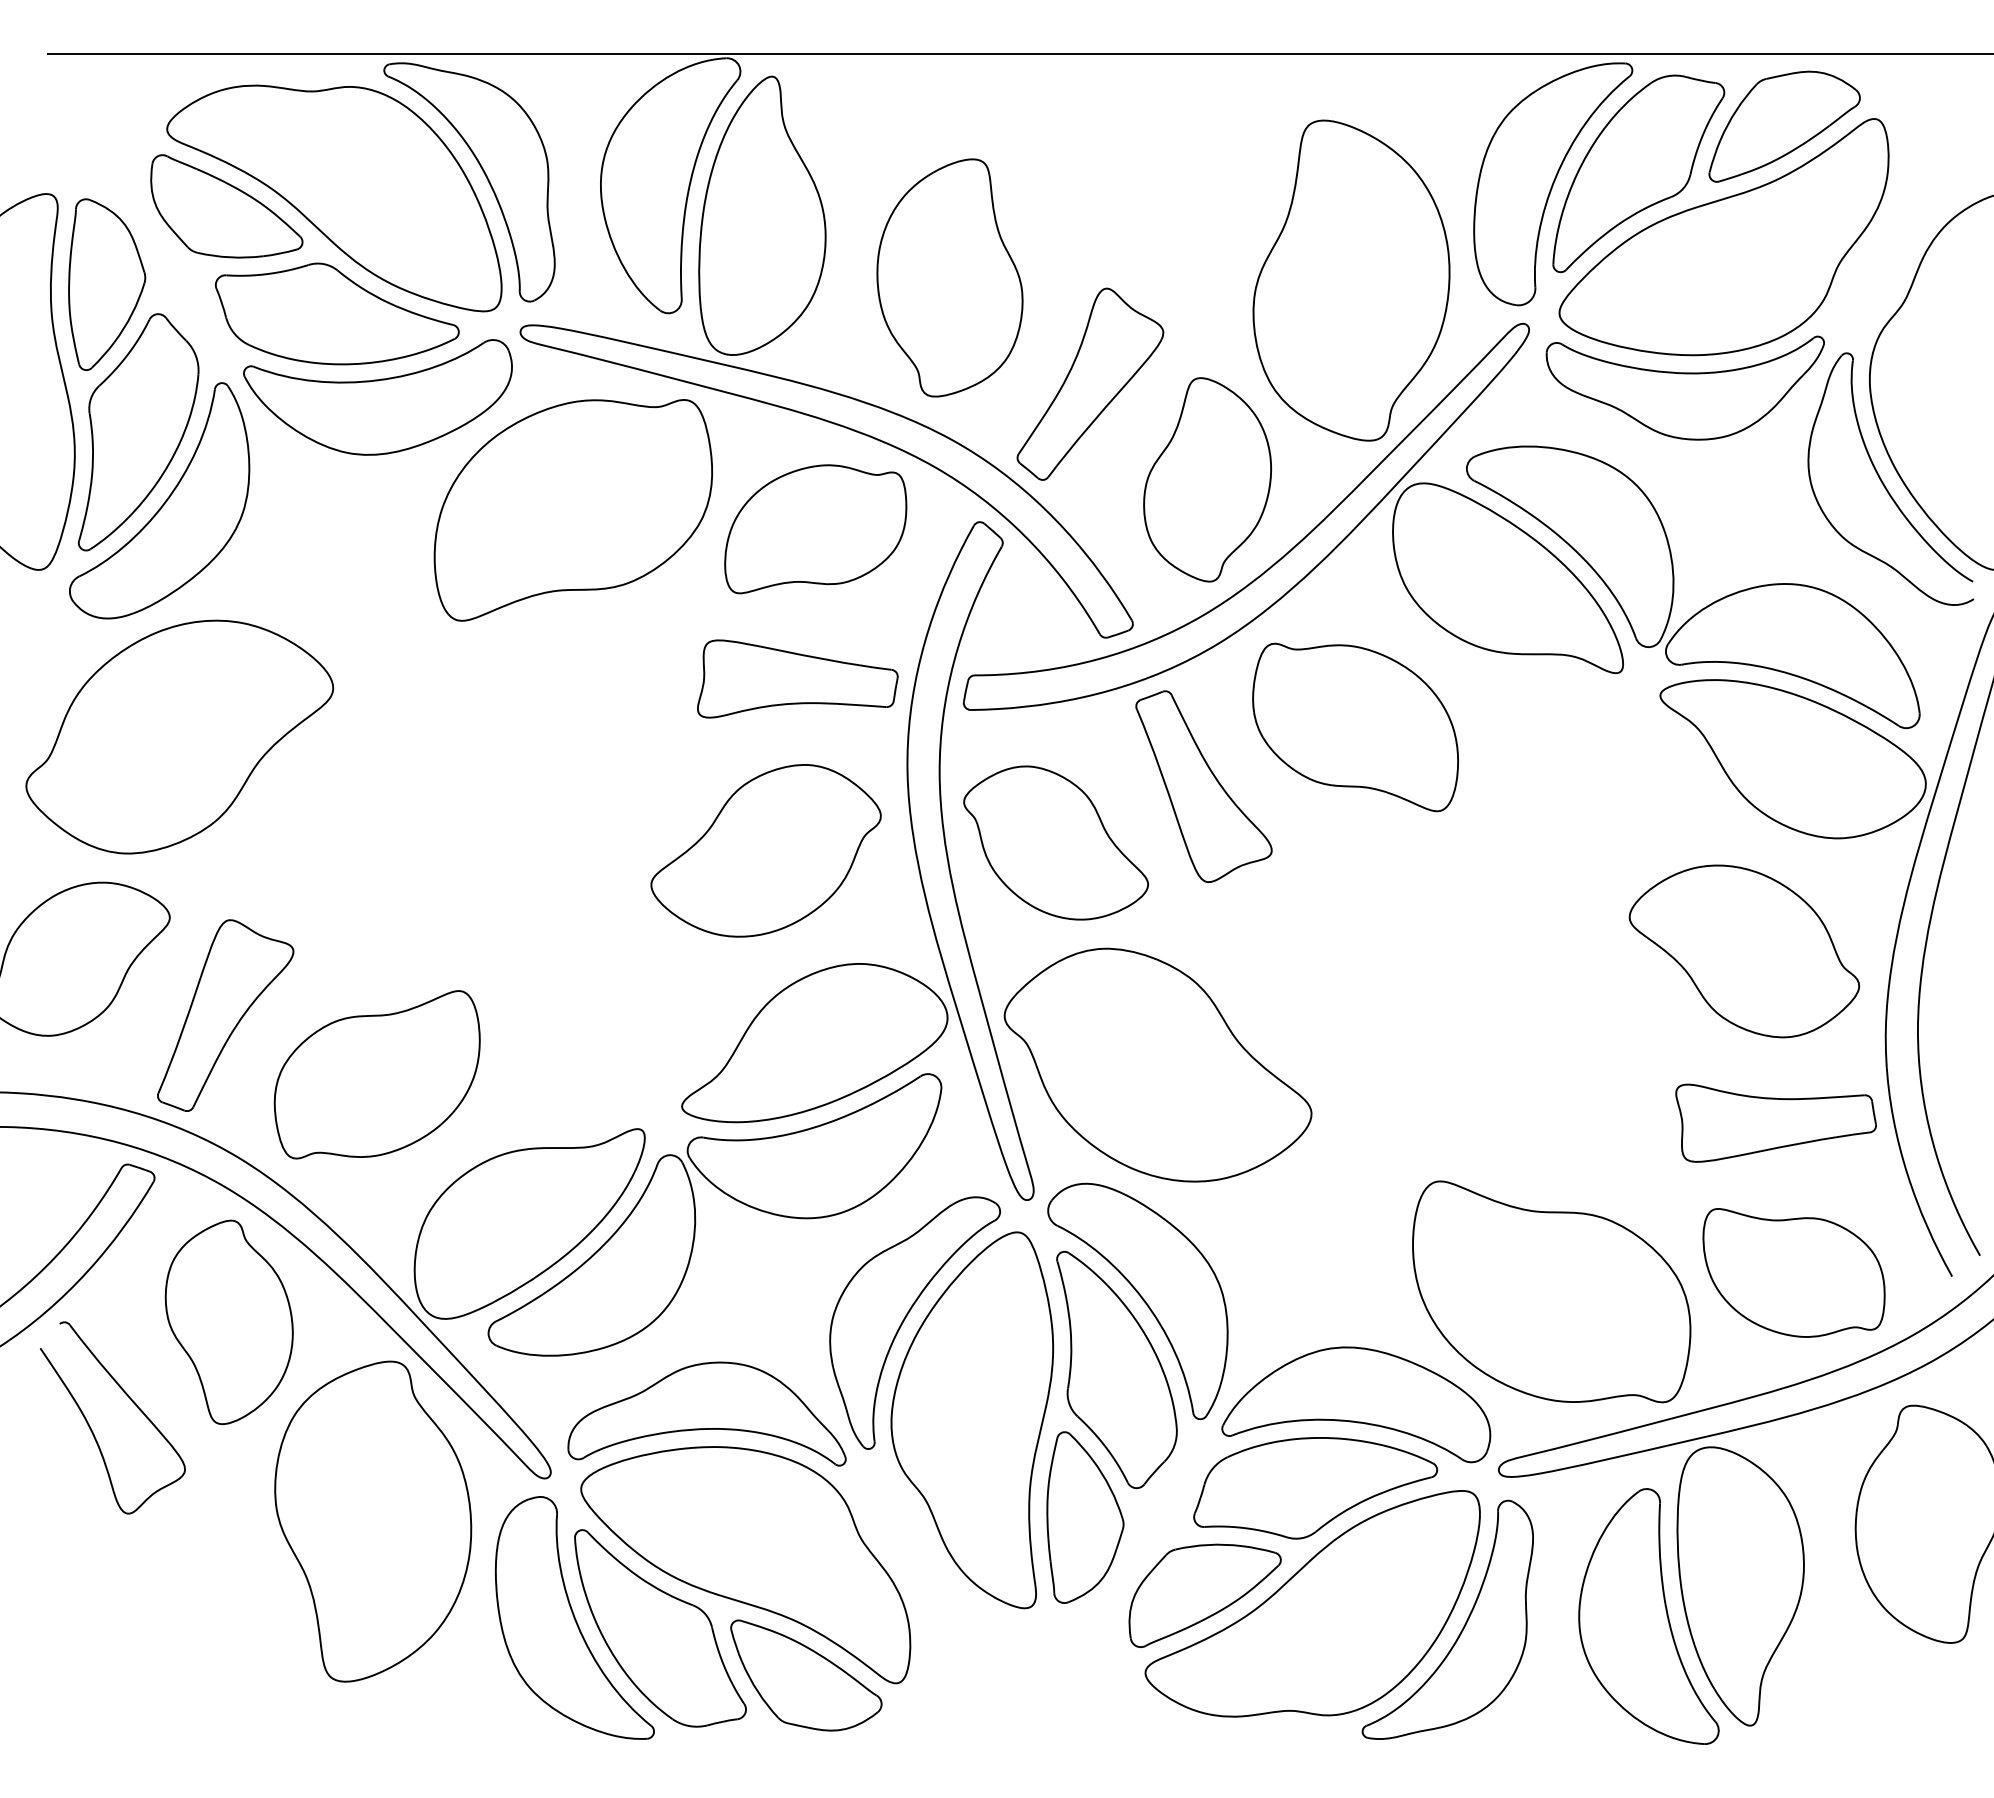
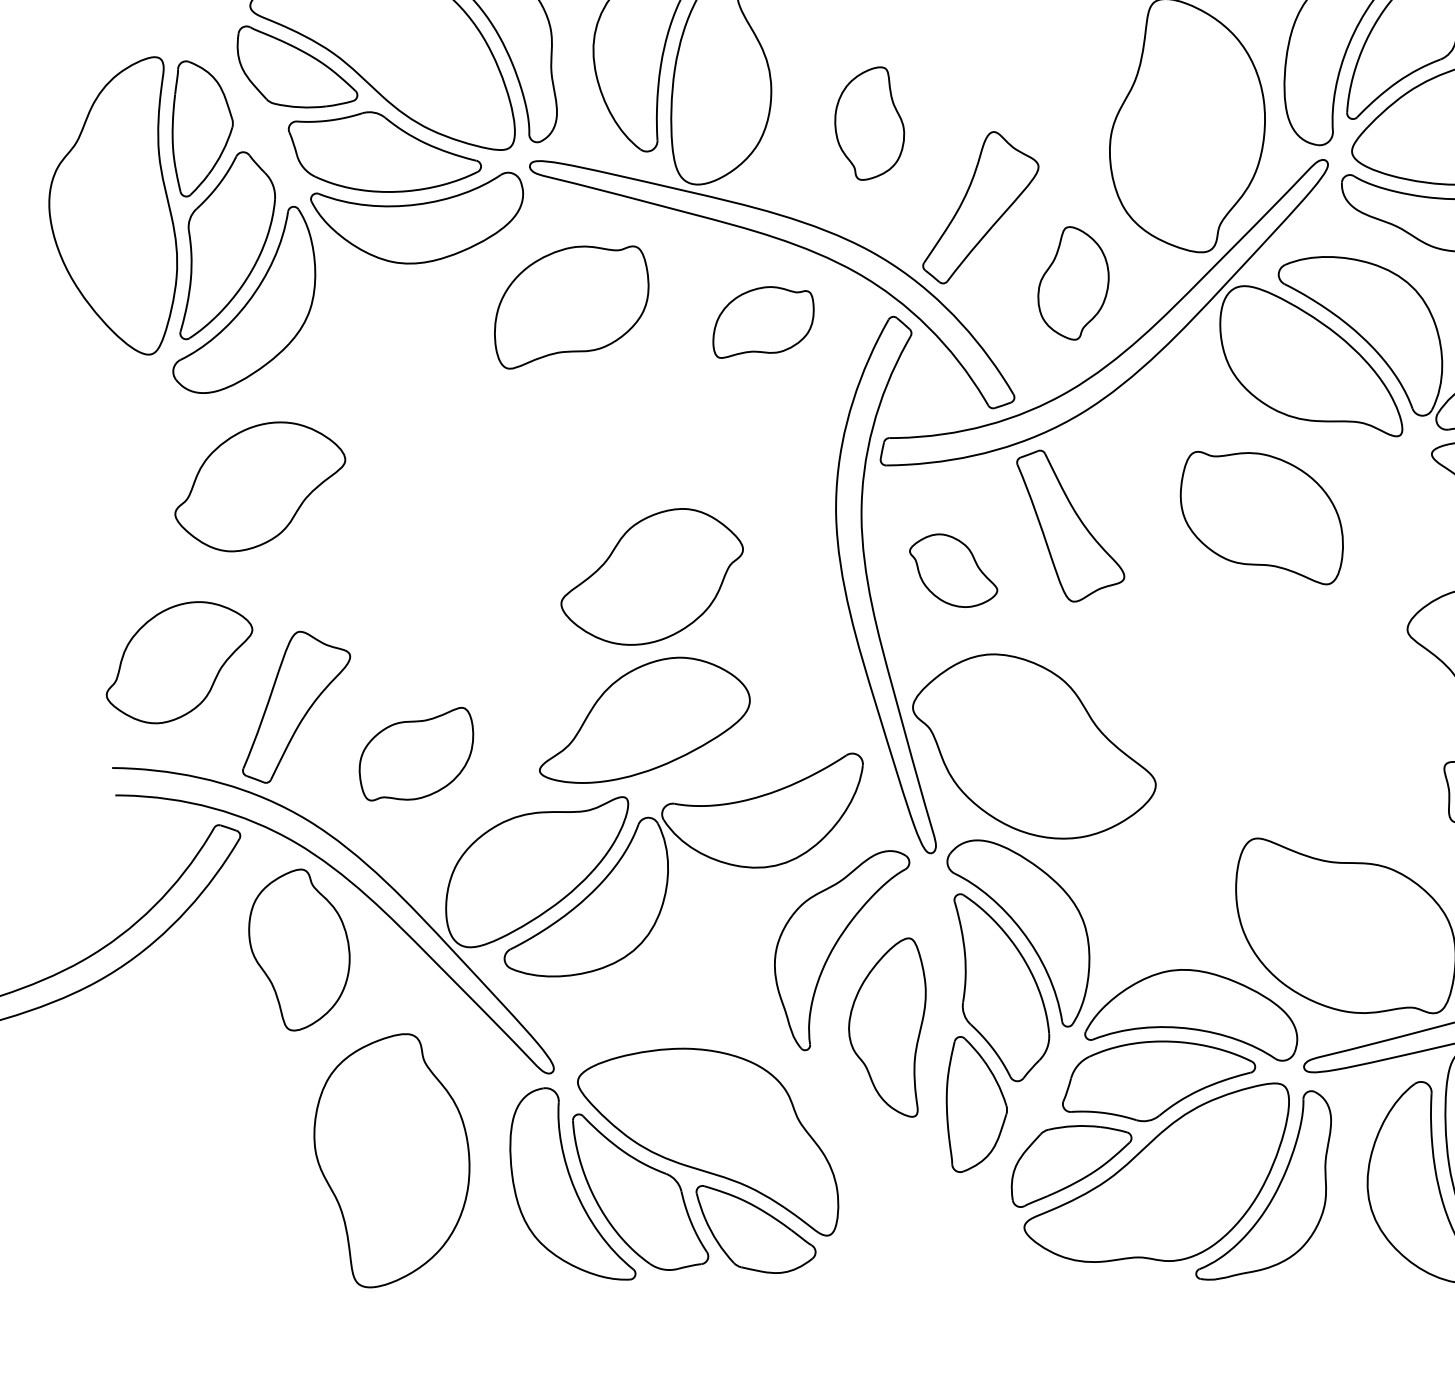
part: (949, 277) -> (869, 123), size x0.6
part: (1207, 479) -> (1073, 283), size x0.7
part: (573, 510) -> (571, 307), size x0.7
part: (815, 529) -> (763, 322), size x0.7
part: (797, 678) -> (749, 440), removed
part: (1355, 727) -> (1261, 518), moved
part: (179, 736) -> (260, 486), size x0.7
part: (1055, 842) -> (953, 570), size x0.6
part: (765, 850) -> (651, 576), moved
part: (814, 1043) -> (644, 720), moved
part: (376, 1074) -> (415, 753), size x0.7
part: (706, 1413) -> (677, 1022), removed
part: (972, 1420) -> (887, 1027), size x0.6
part: (91, 1428) -> (190, 1034), removed
part: (373, 1521) -> (392, 1160), moved

